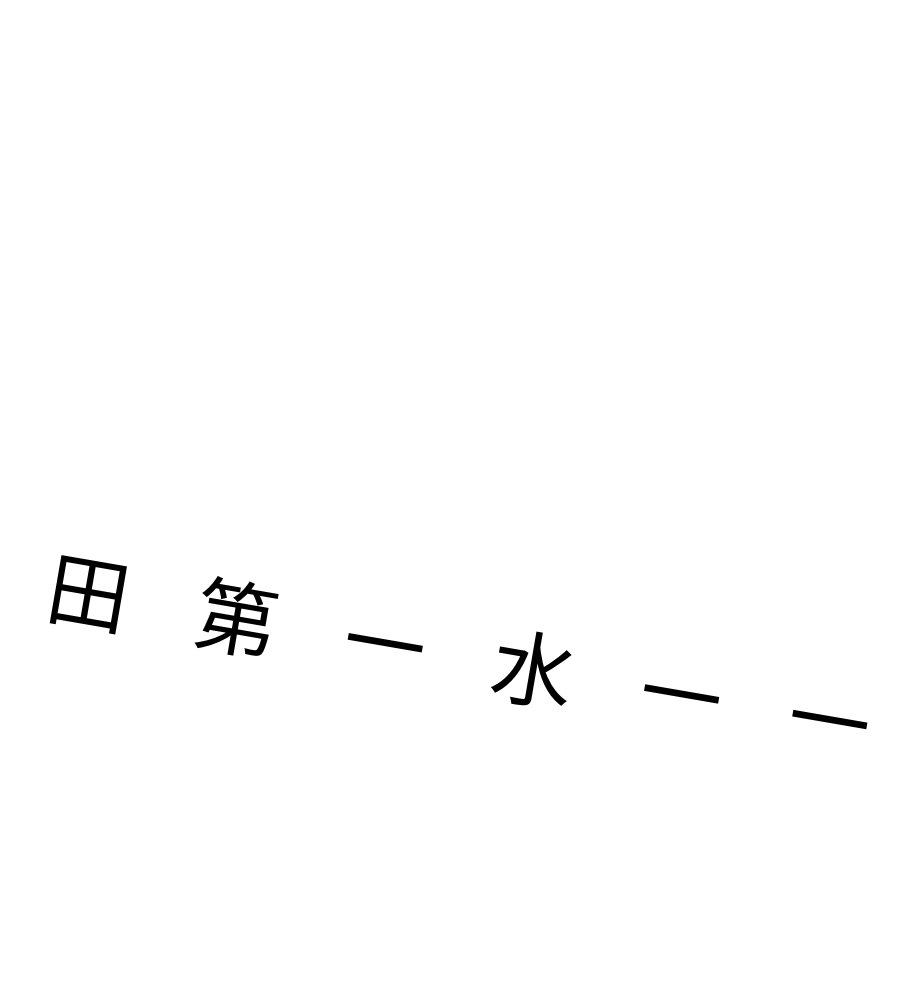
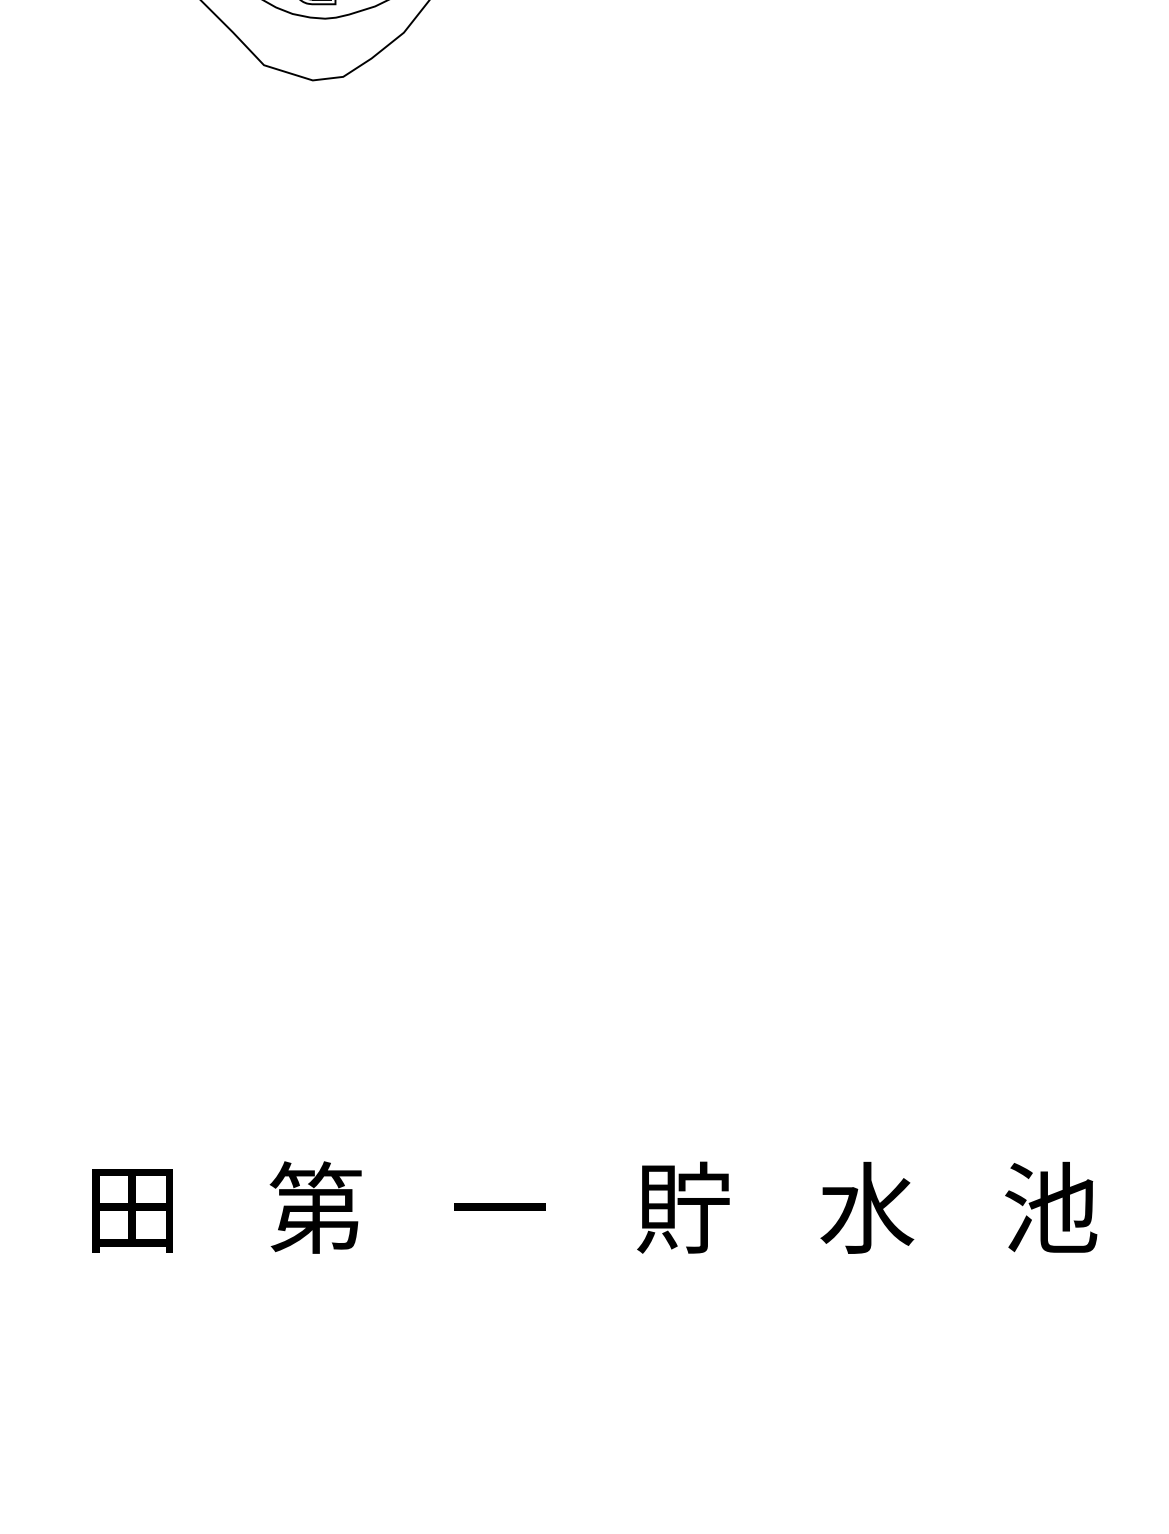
text: (533, 668) -> (683, 1207), 水 -> 貯
text: (681, 694) -> (867, 1207), 一 -> 水
text: (830, 719) -> (1051, 1206), 一 -> 池

